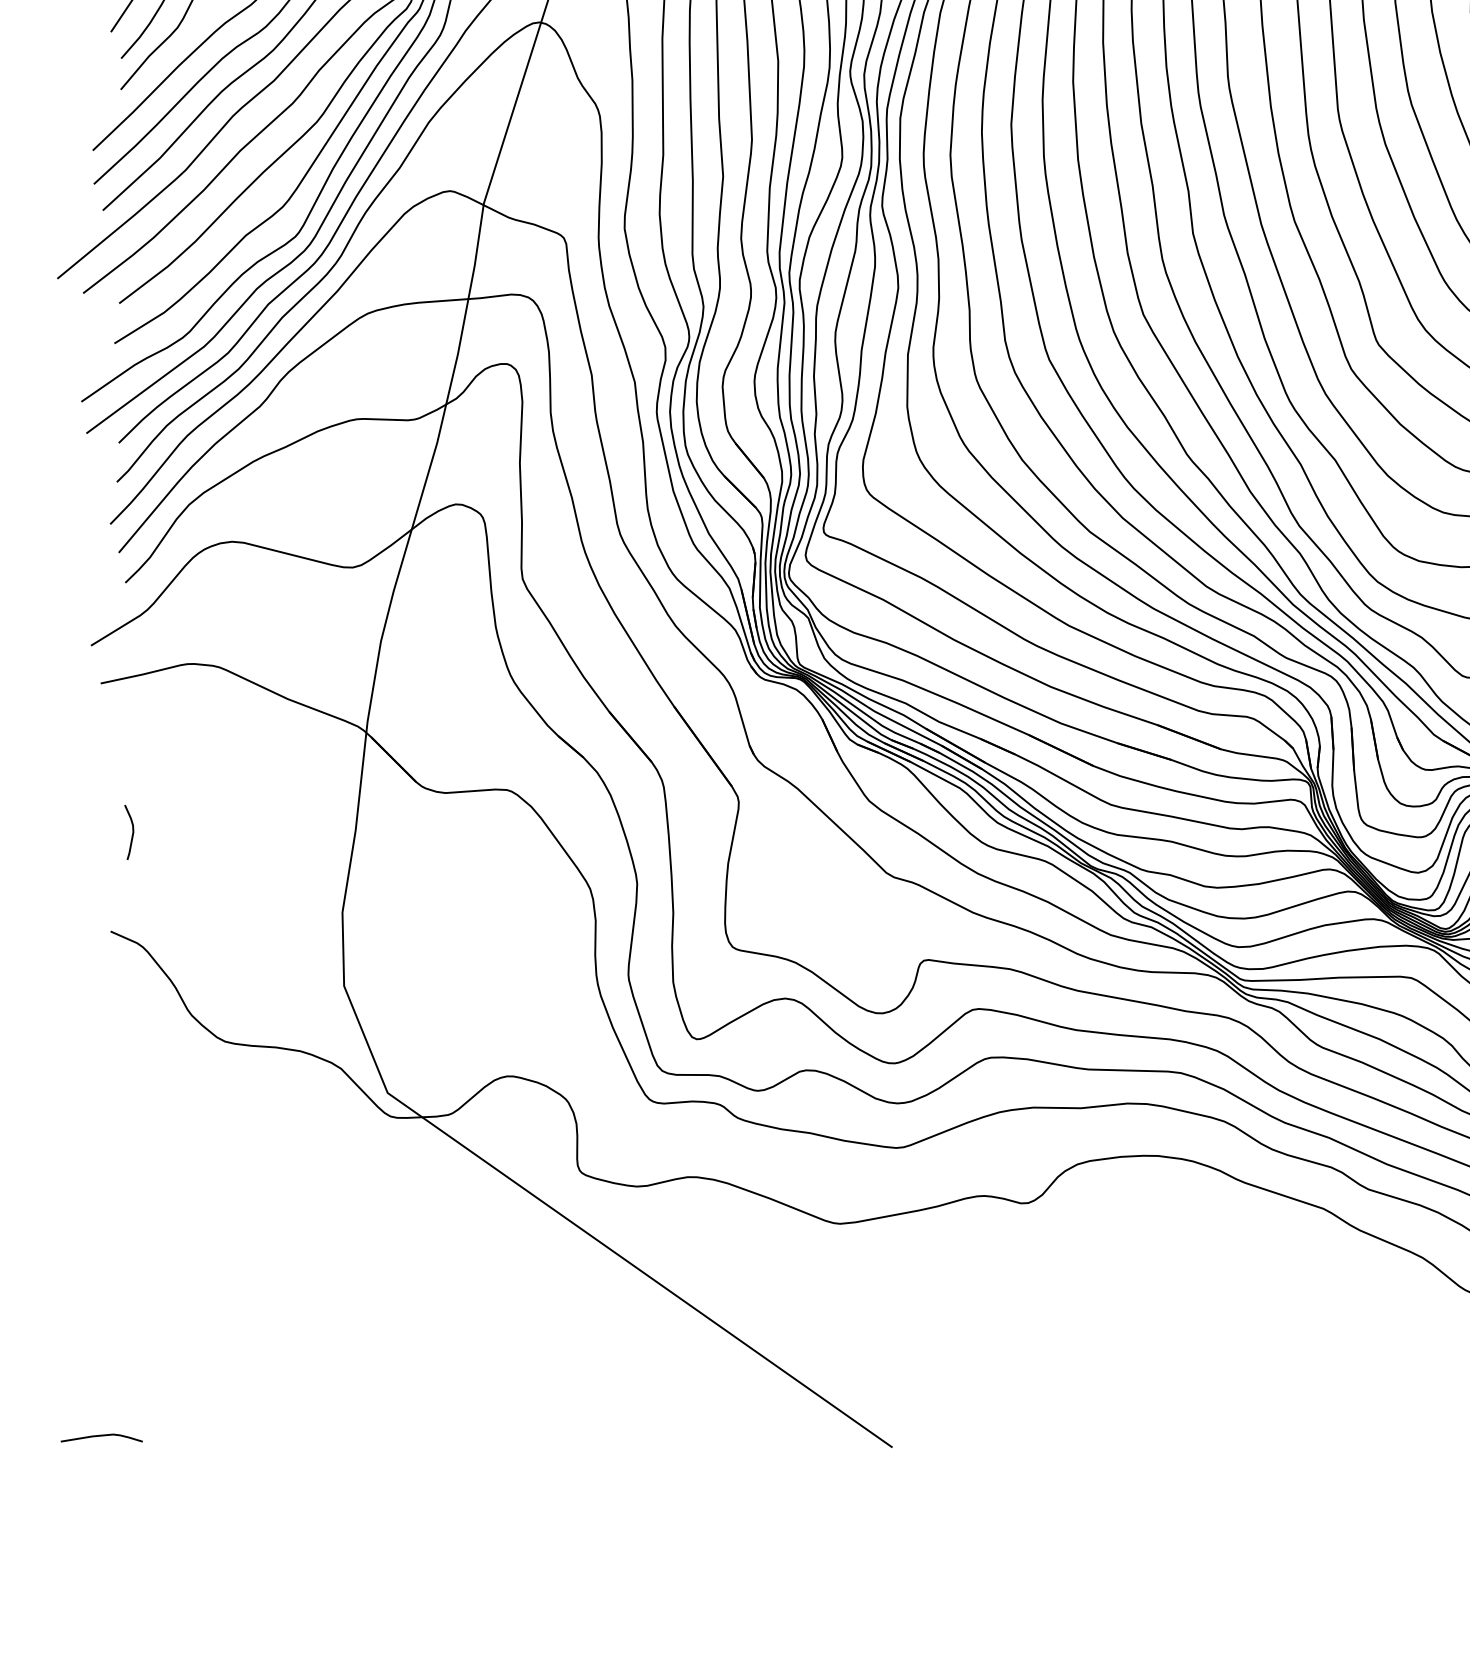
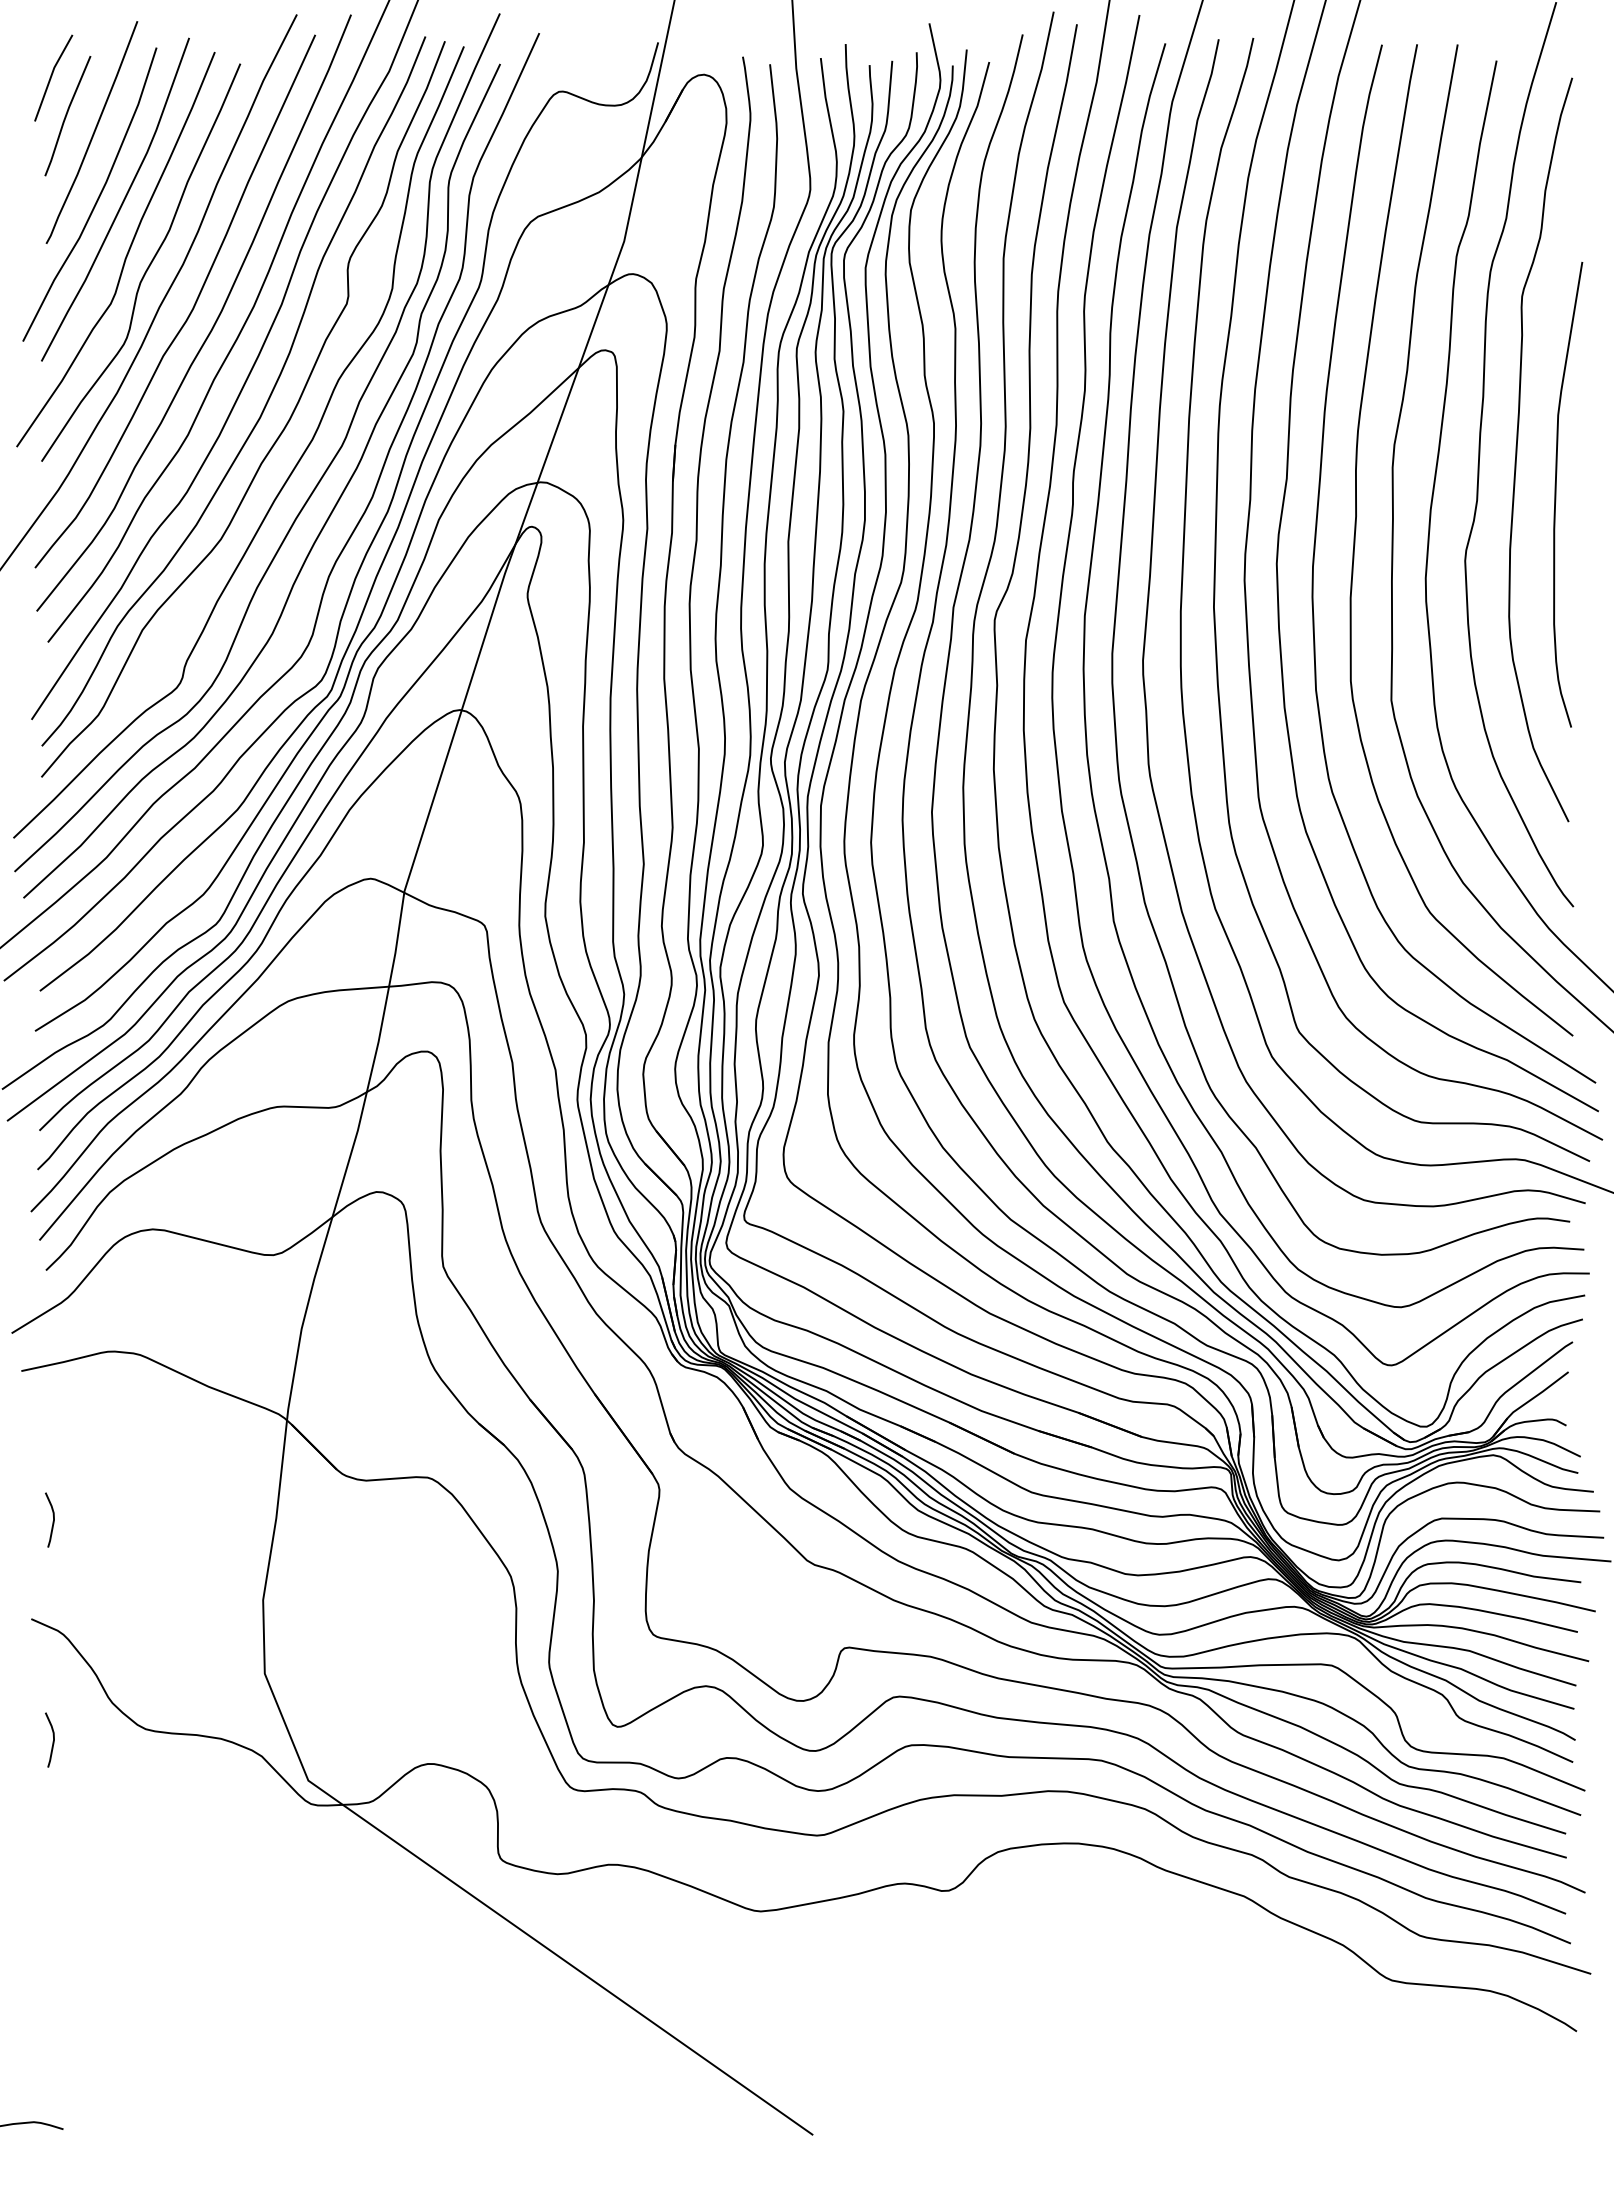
curve: (131, 1053) -> (52, 1741), added

